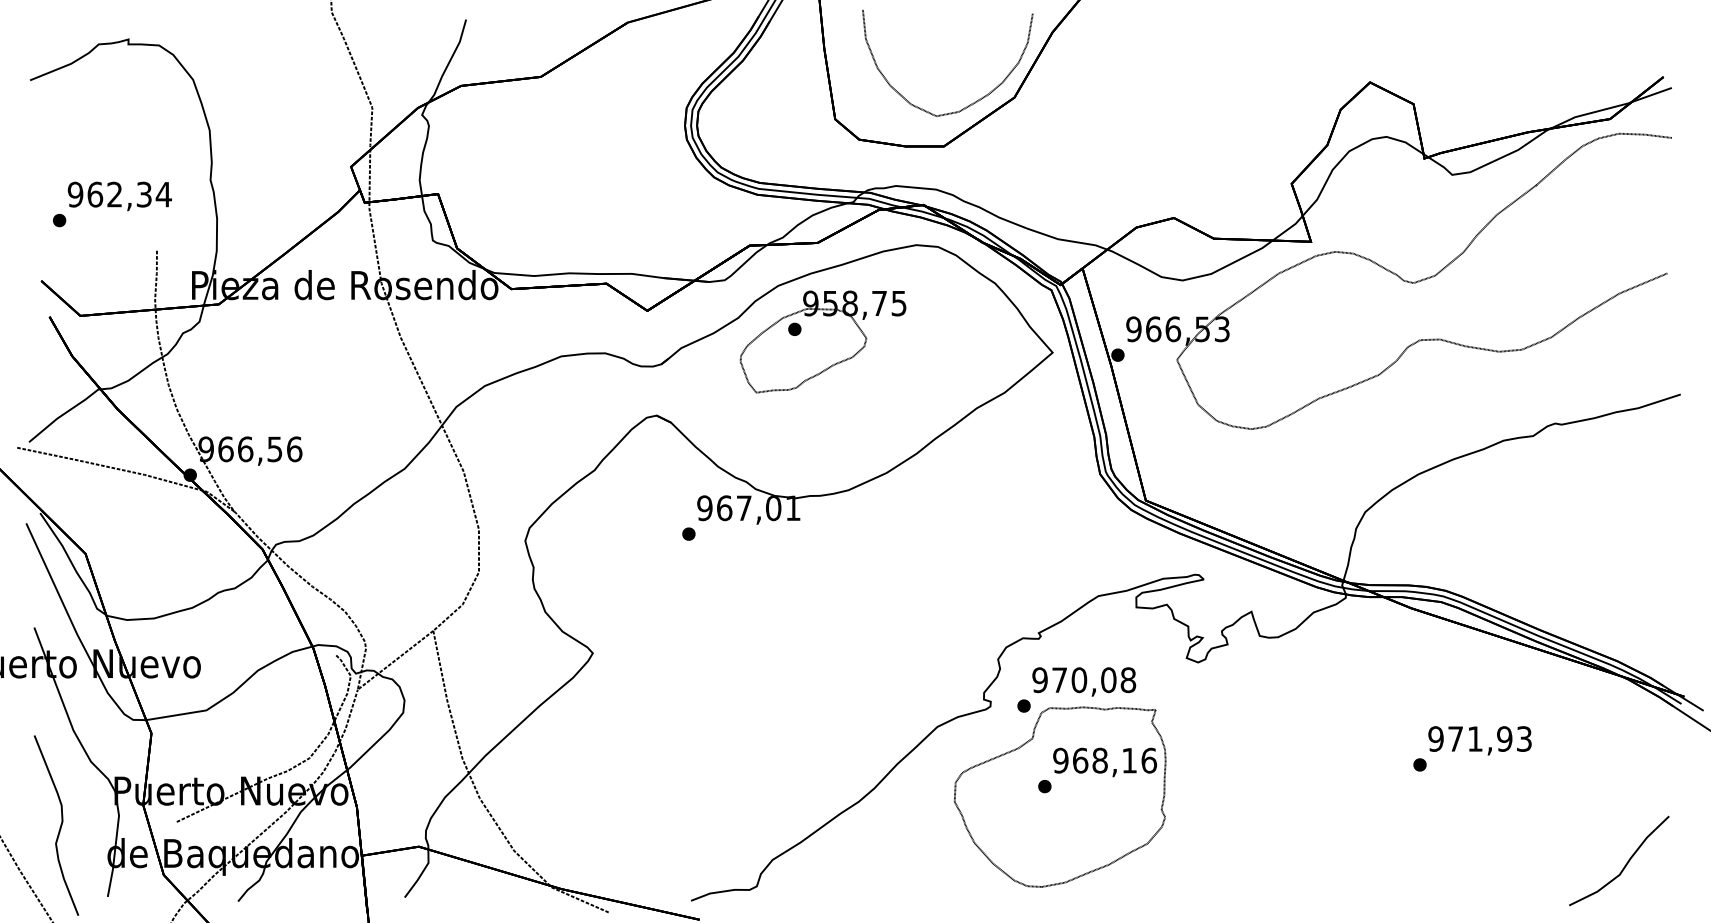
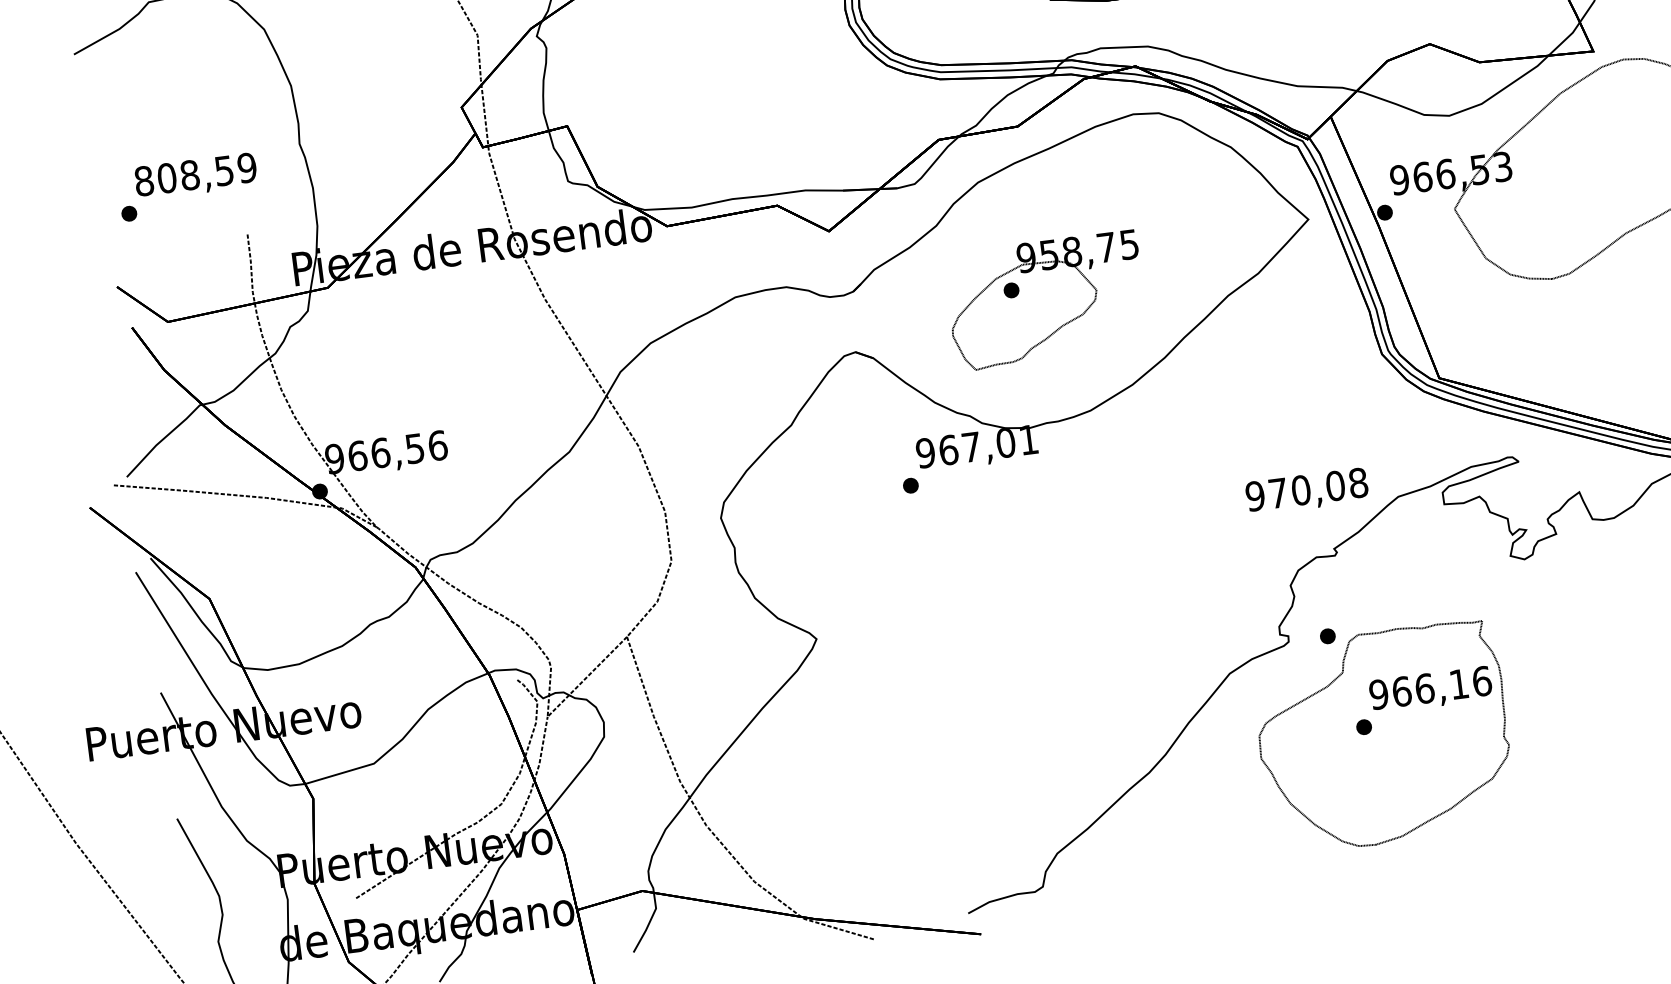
text: (119, 194) -> (195, 174), 962,34 -> 808,59
part: (822, 341) -> (1045, 300), moved
text: (1084, 681) -> (1307, 491), moved
text: (1099, 760) -> (1424, 688), 968,16 -> 966,16

